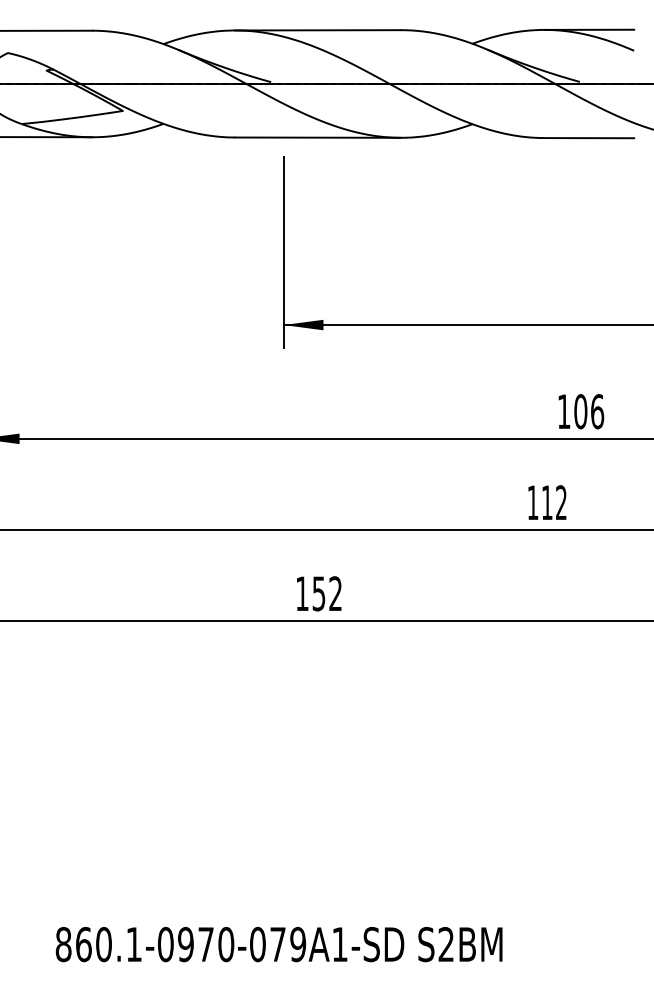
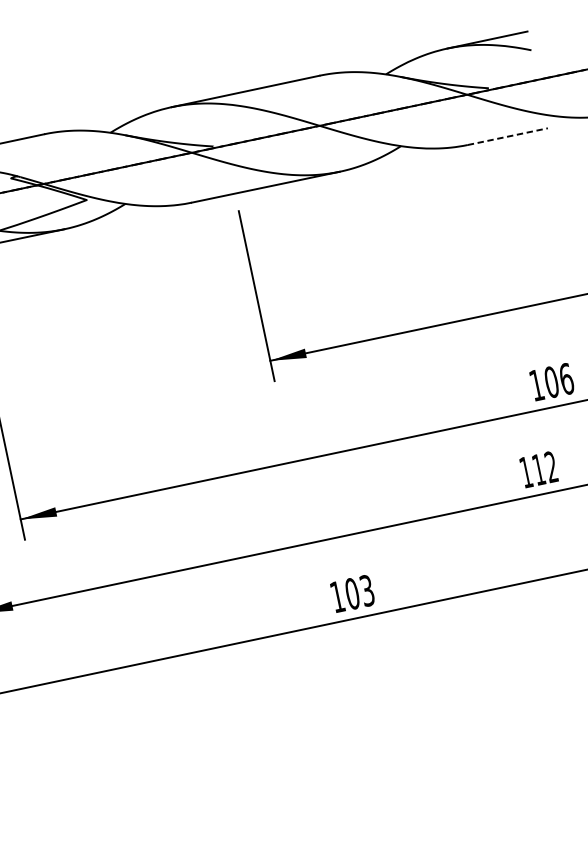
line: (589, 138) -> (508, 136), solid -> dashed
text: (326, 593) -> (359, 592), 152 -> 103

